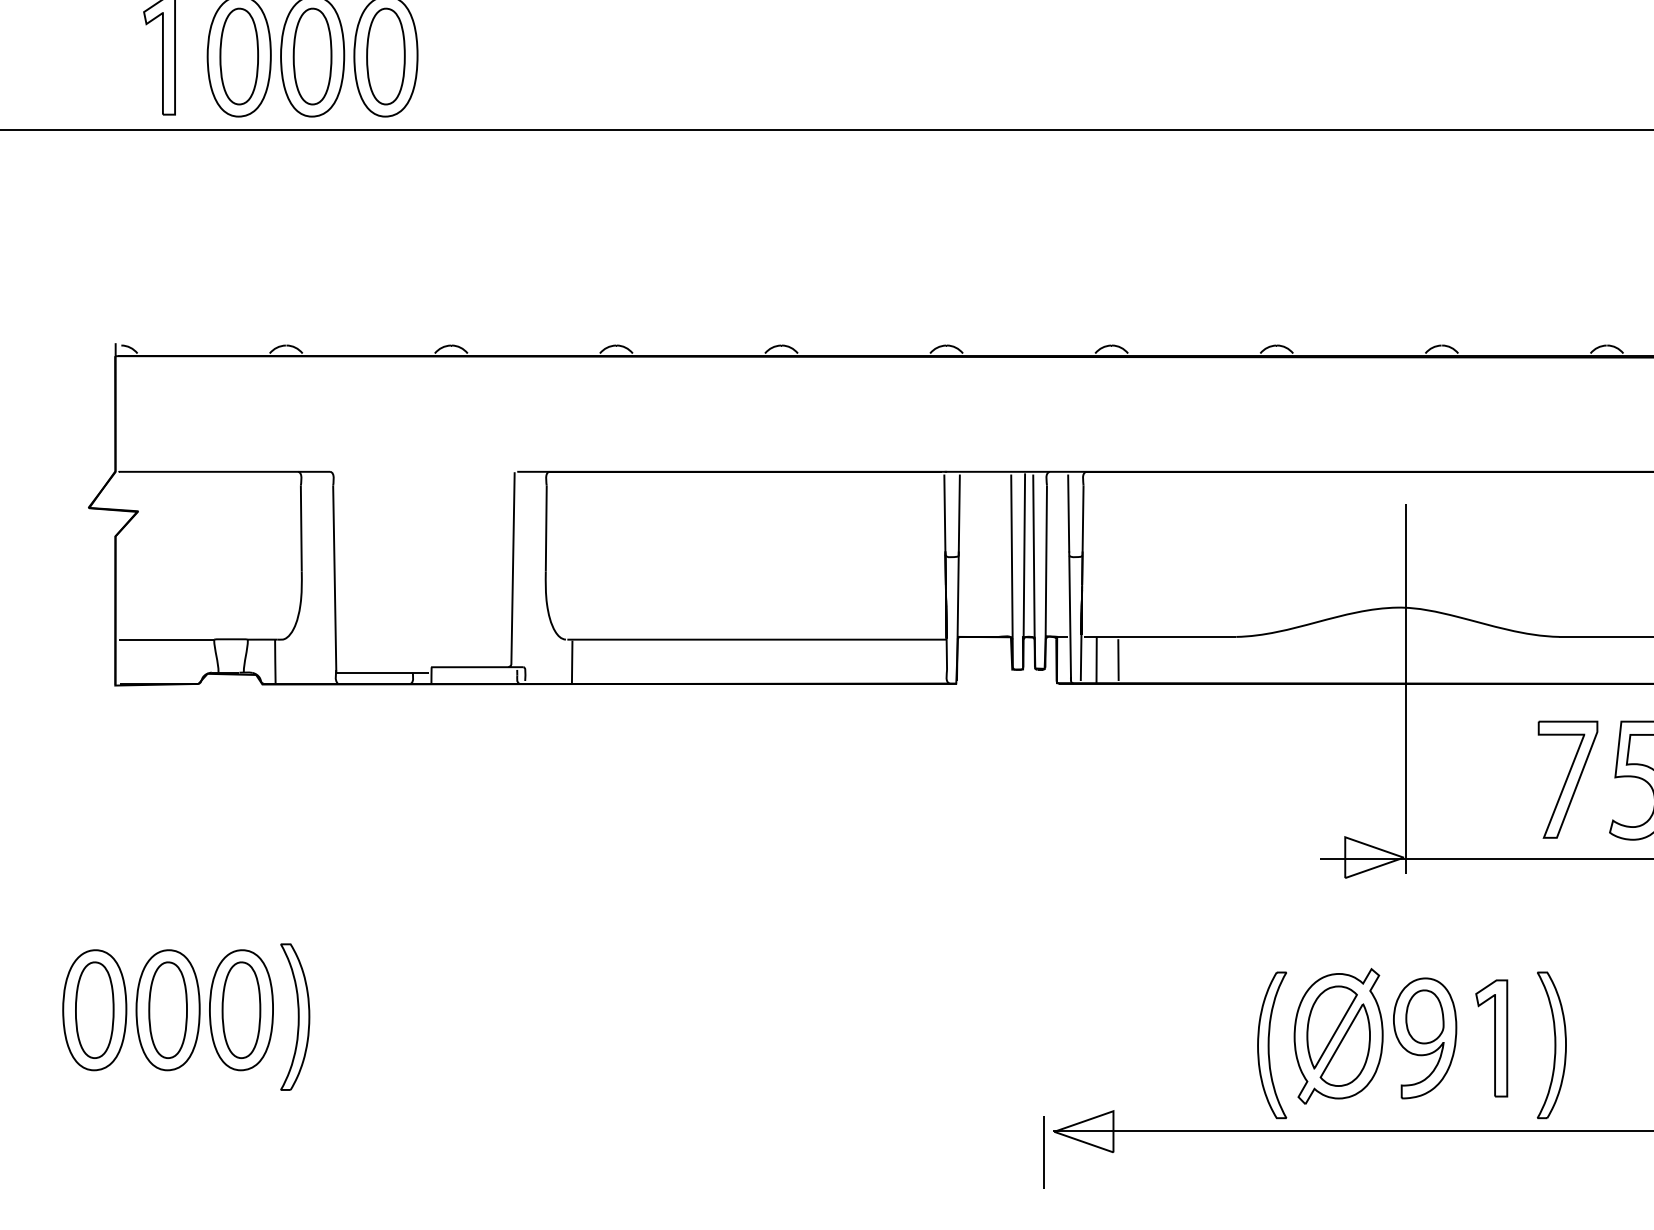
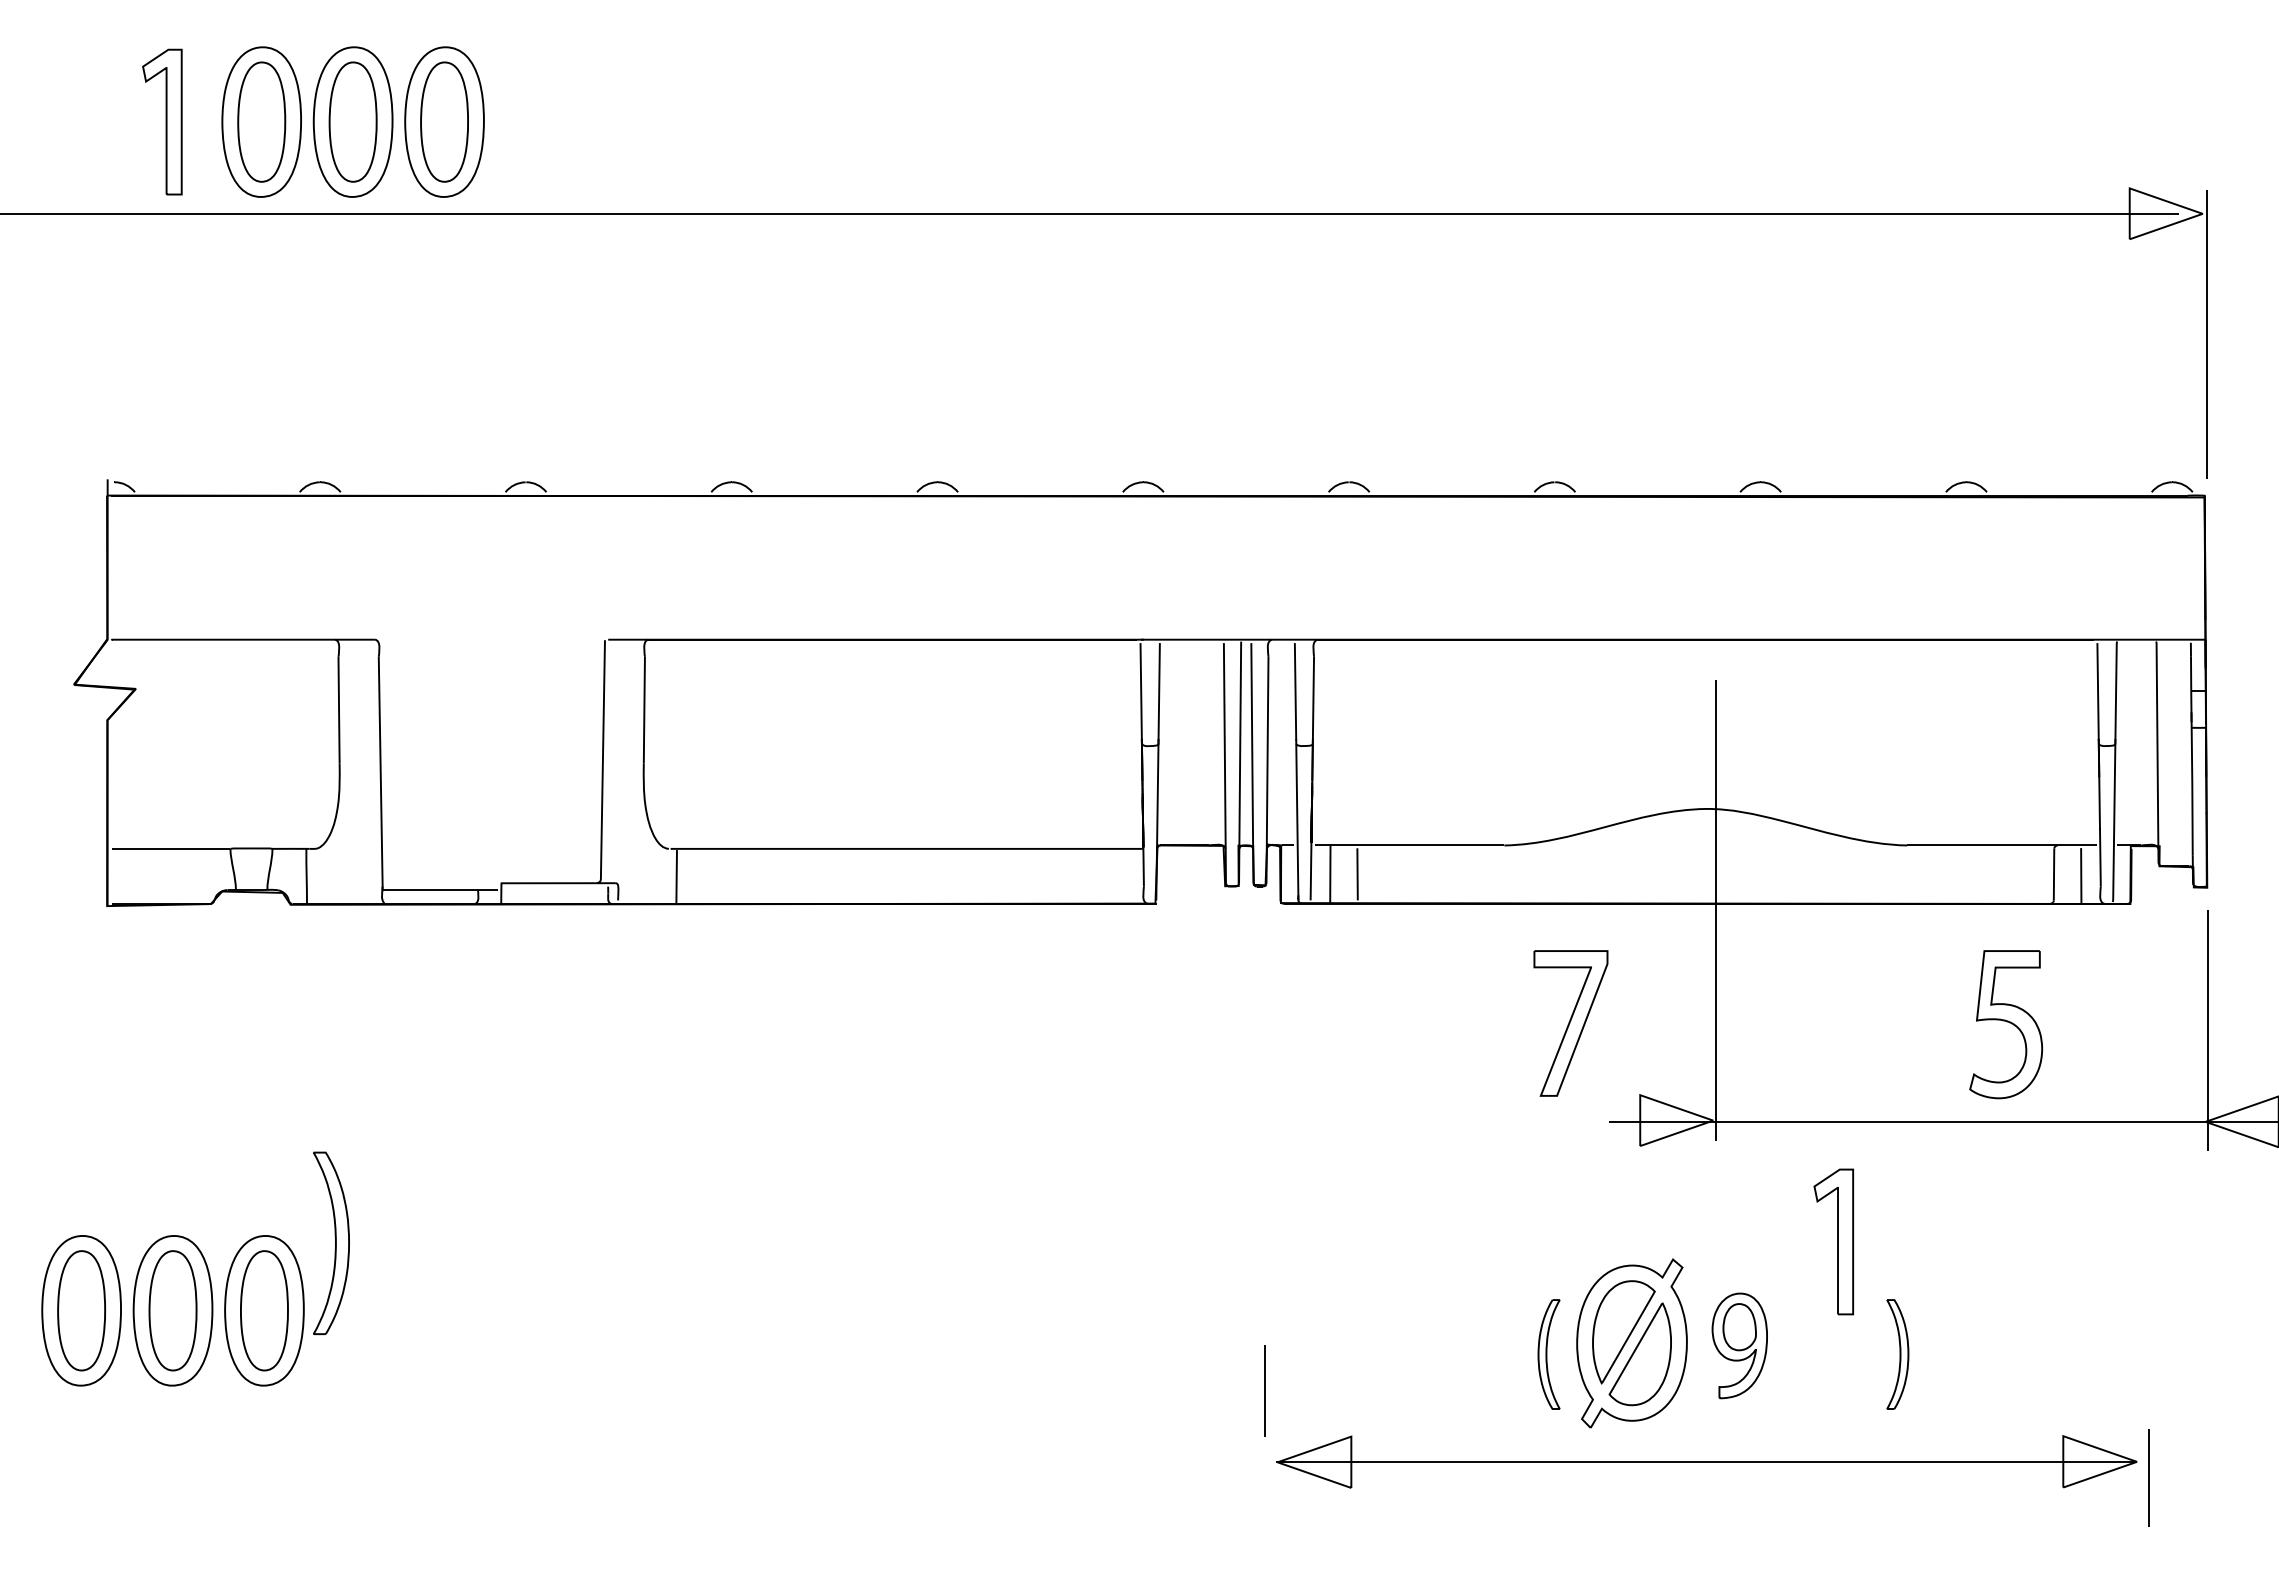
part: (1567, 779) -> (1570, 1023), moved
part: (295, 1017) -> (331, 1243), moved
part: (1424, 1038) -> (1739, 1345), size x0.7
part: (1491, 1038) -> (1833, 1241), moved
part: (1271, 1045) -> (1548, 1354), size x0.6
part: (1551, 1045) -> (1897, 1354), size x0.6
line: (1043, 1152) -> (1264, 1390), moved

